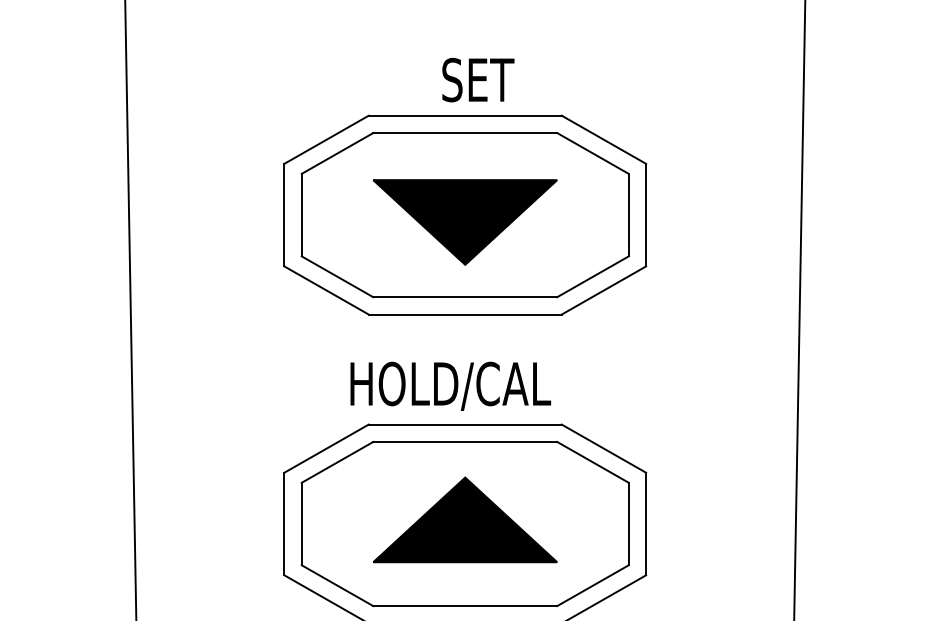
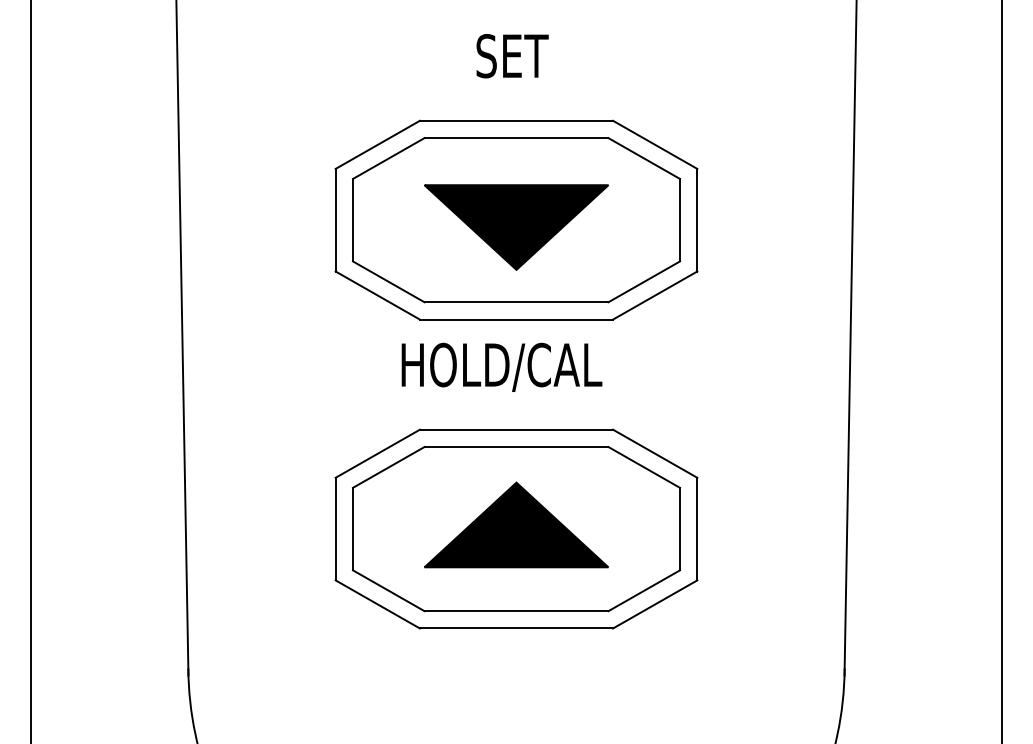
text: (478, 80) -> (512, 56), moved
text: (450, 385) -> (501, 366), moved

